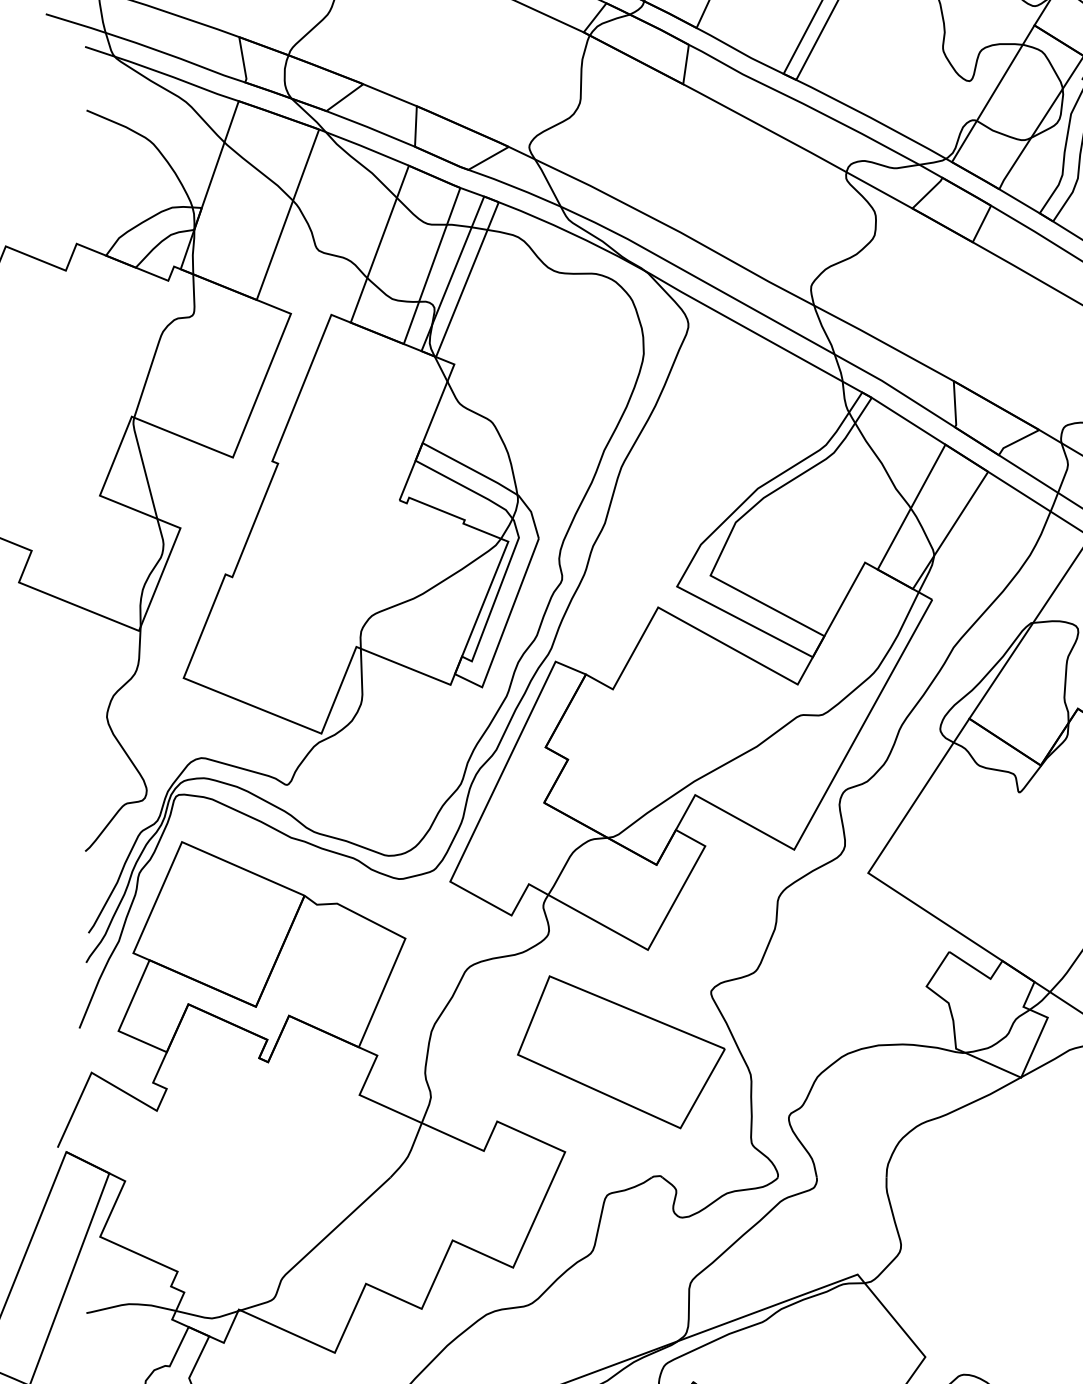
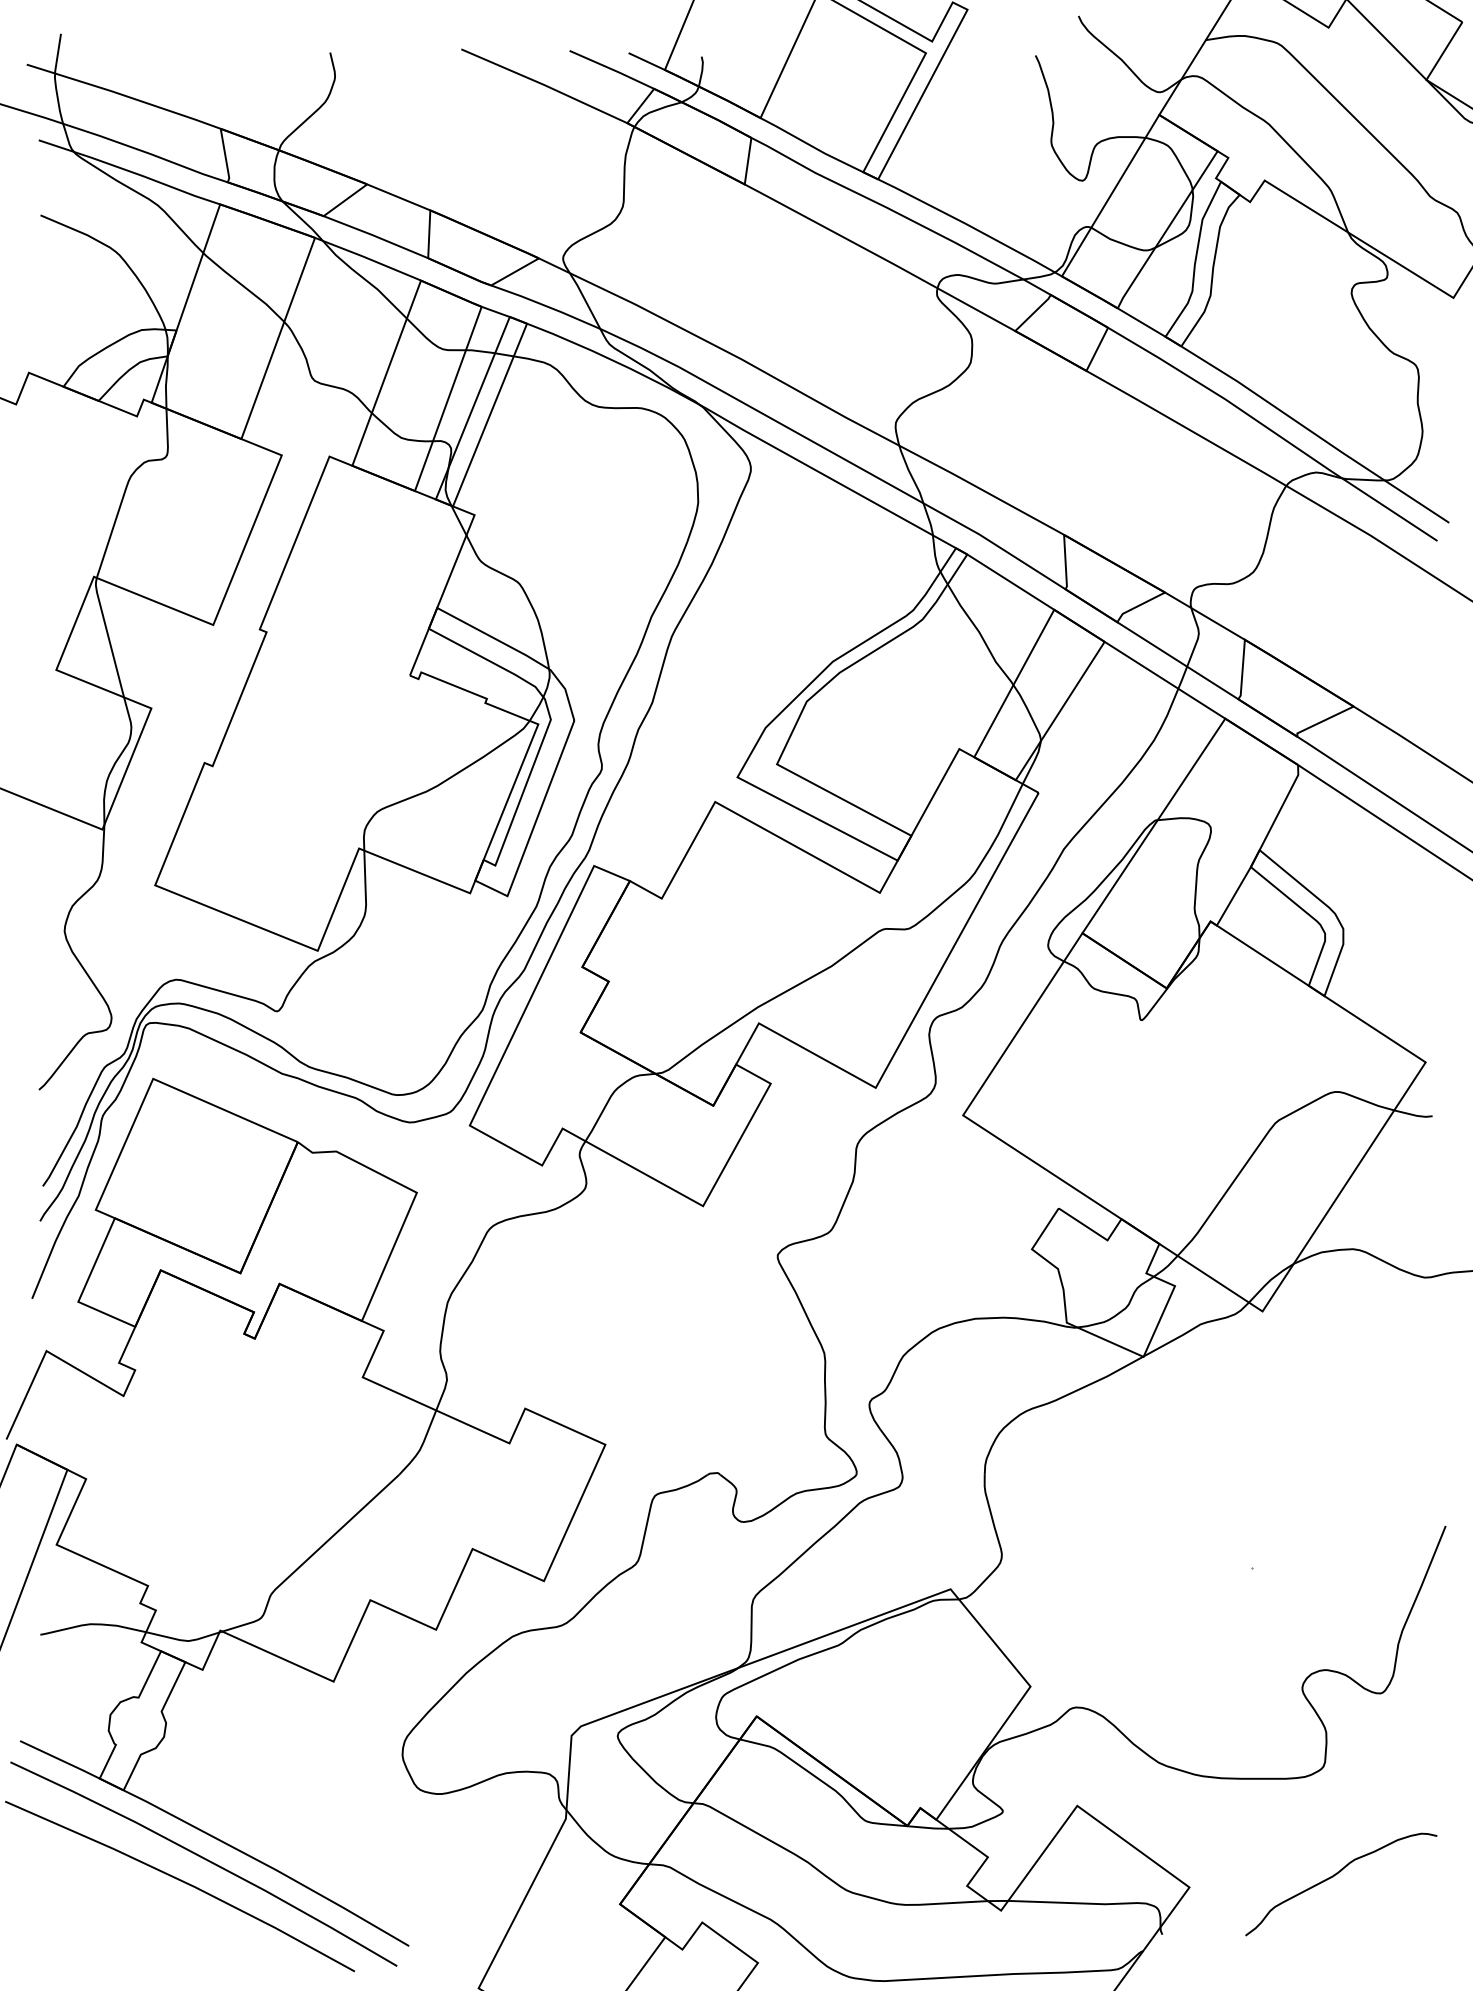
part: (621, 1051) -> (671, 1326), removed

